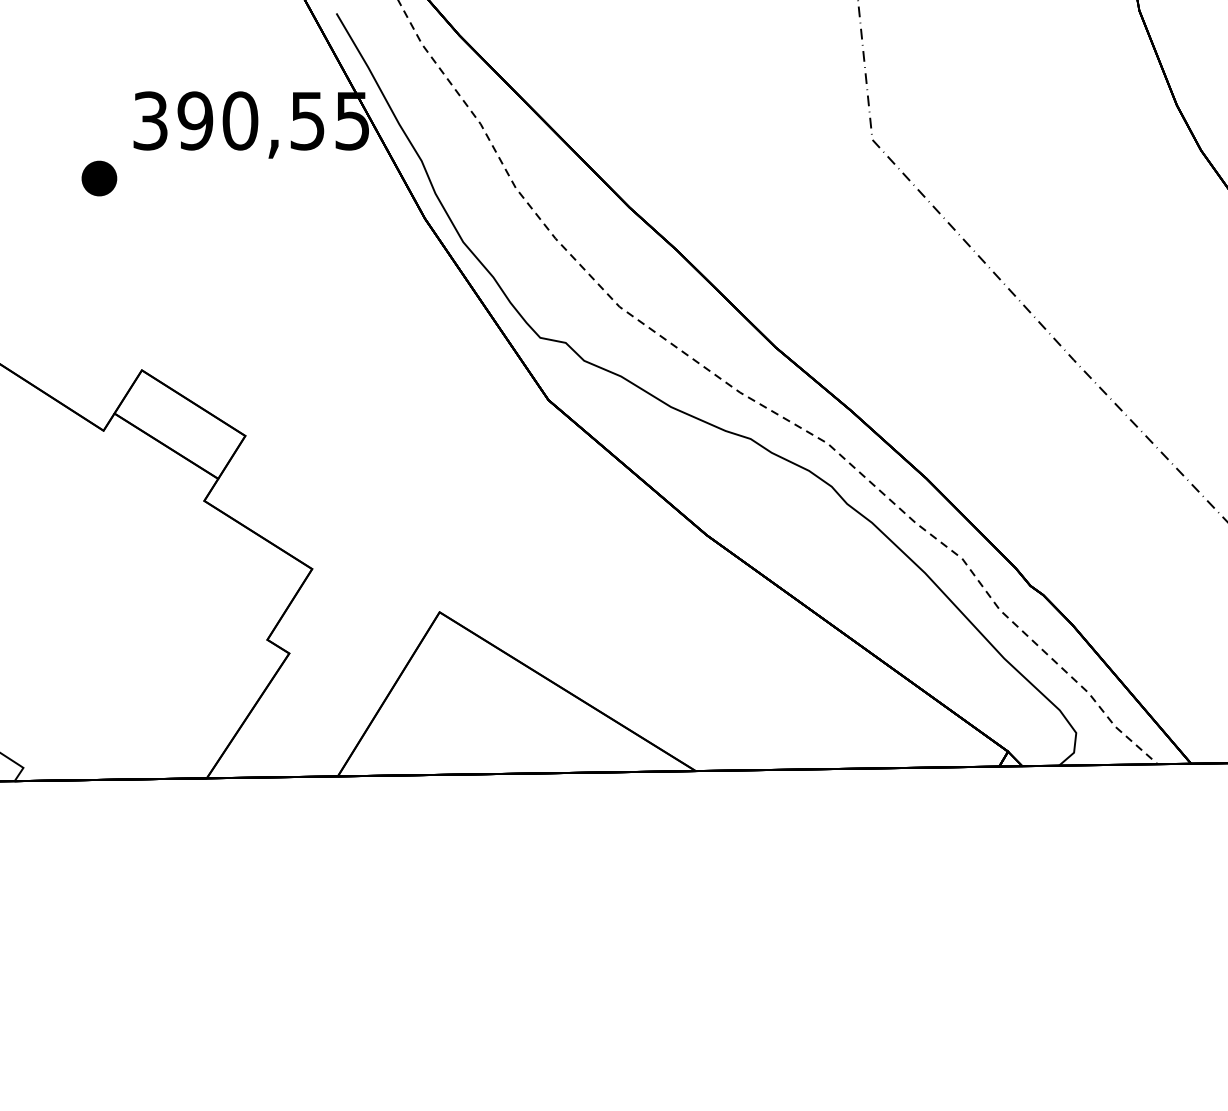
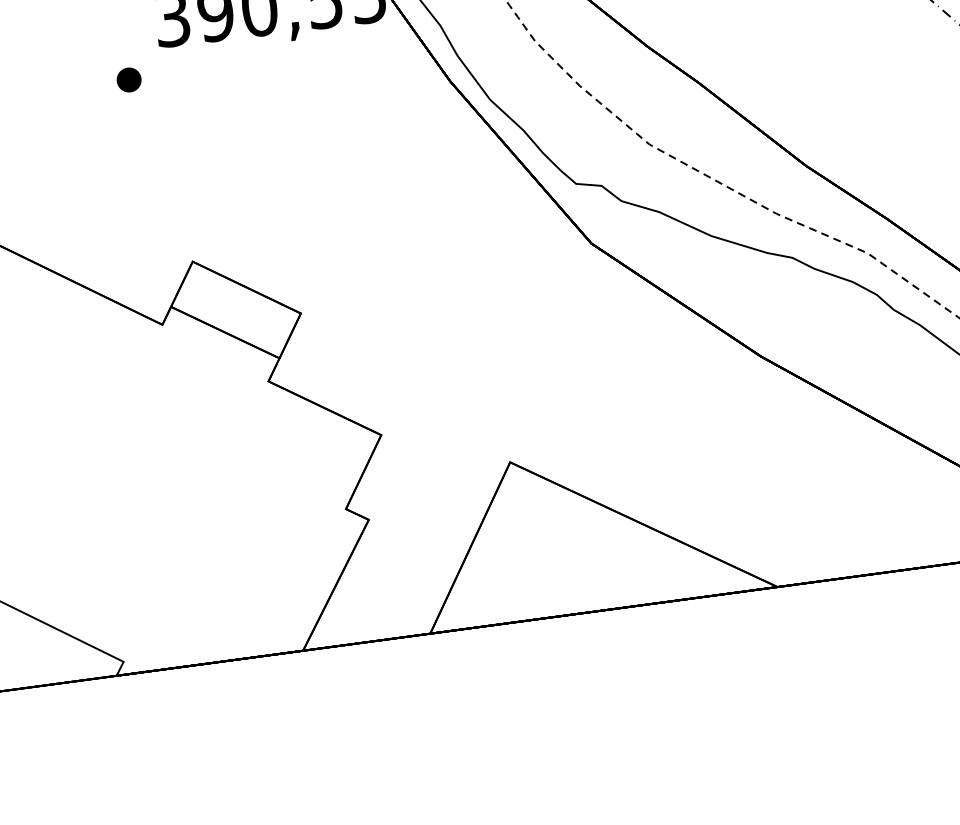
part: (99, 177) -> (129, 79), size x0.71

